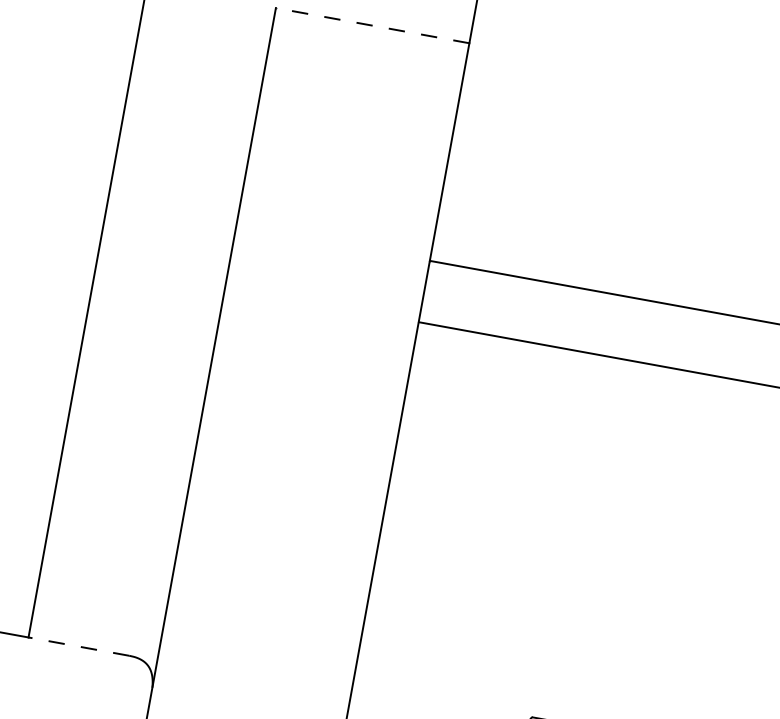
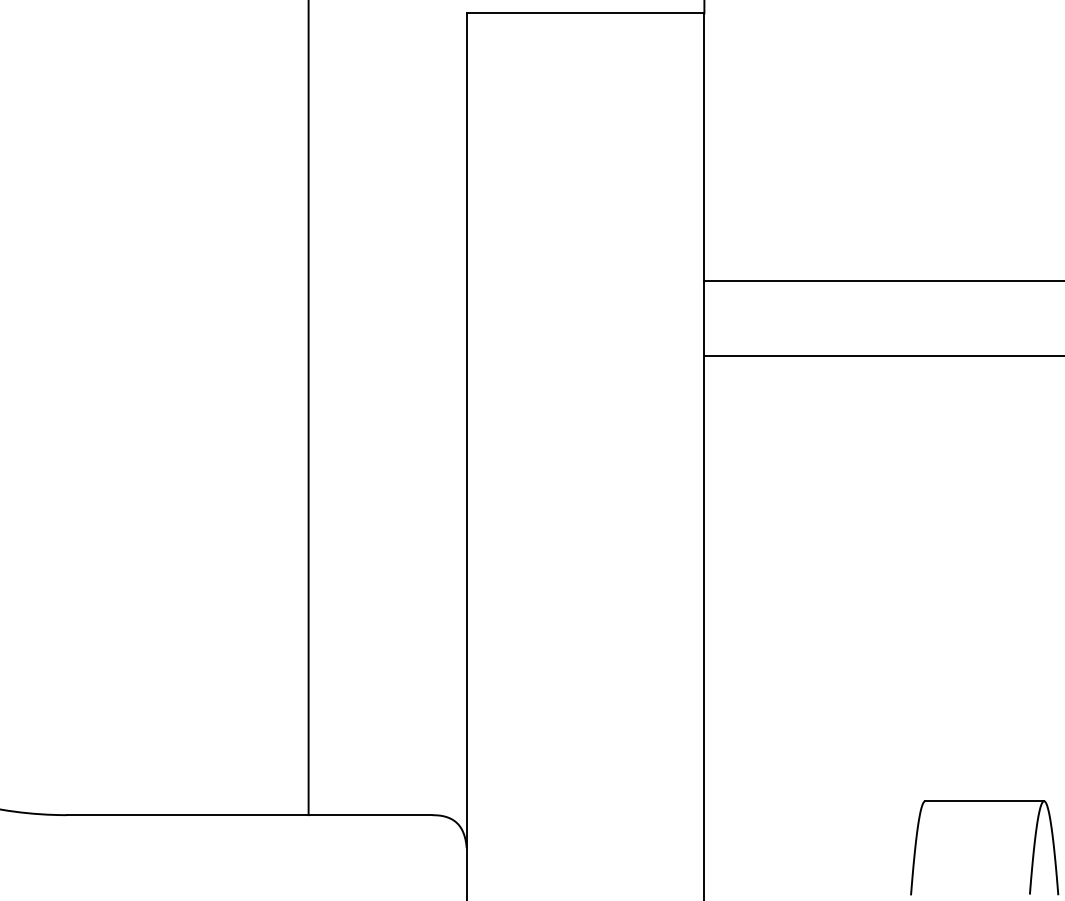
line: (372, 25) -> (585, 13), dashed -> solid
line: (78, 646) -> (370, 815), dashed -> solid

